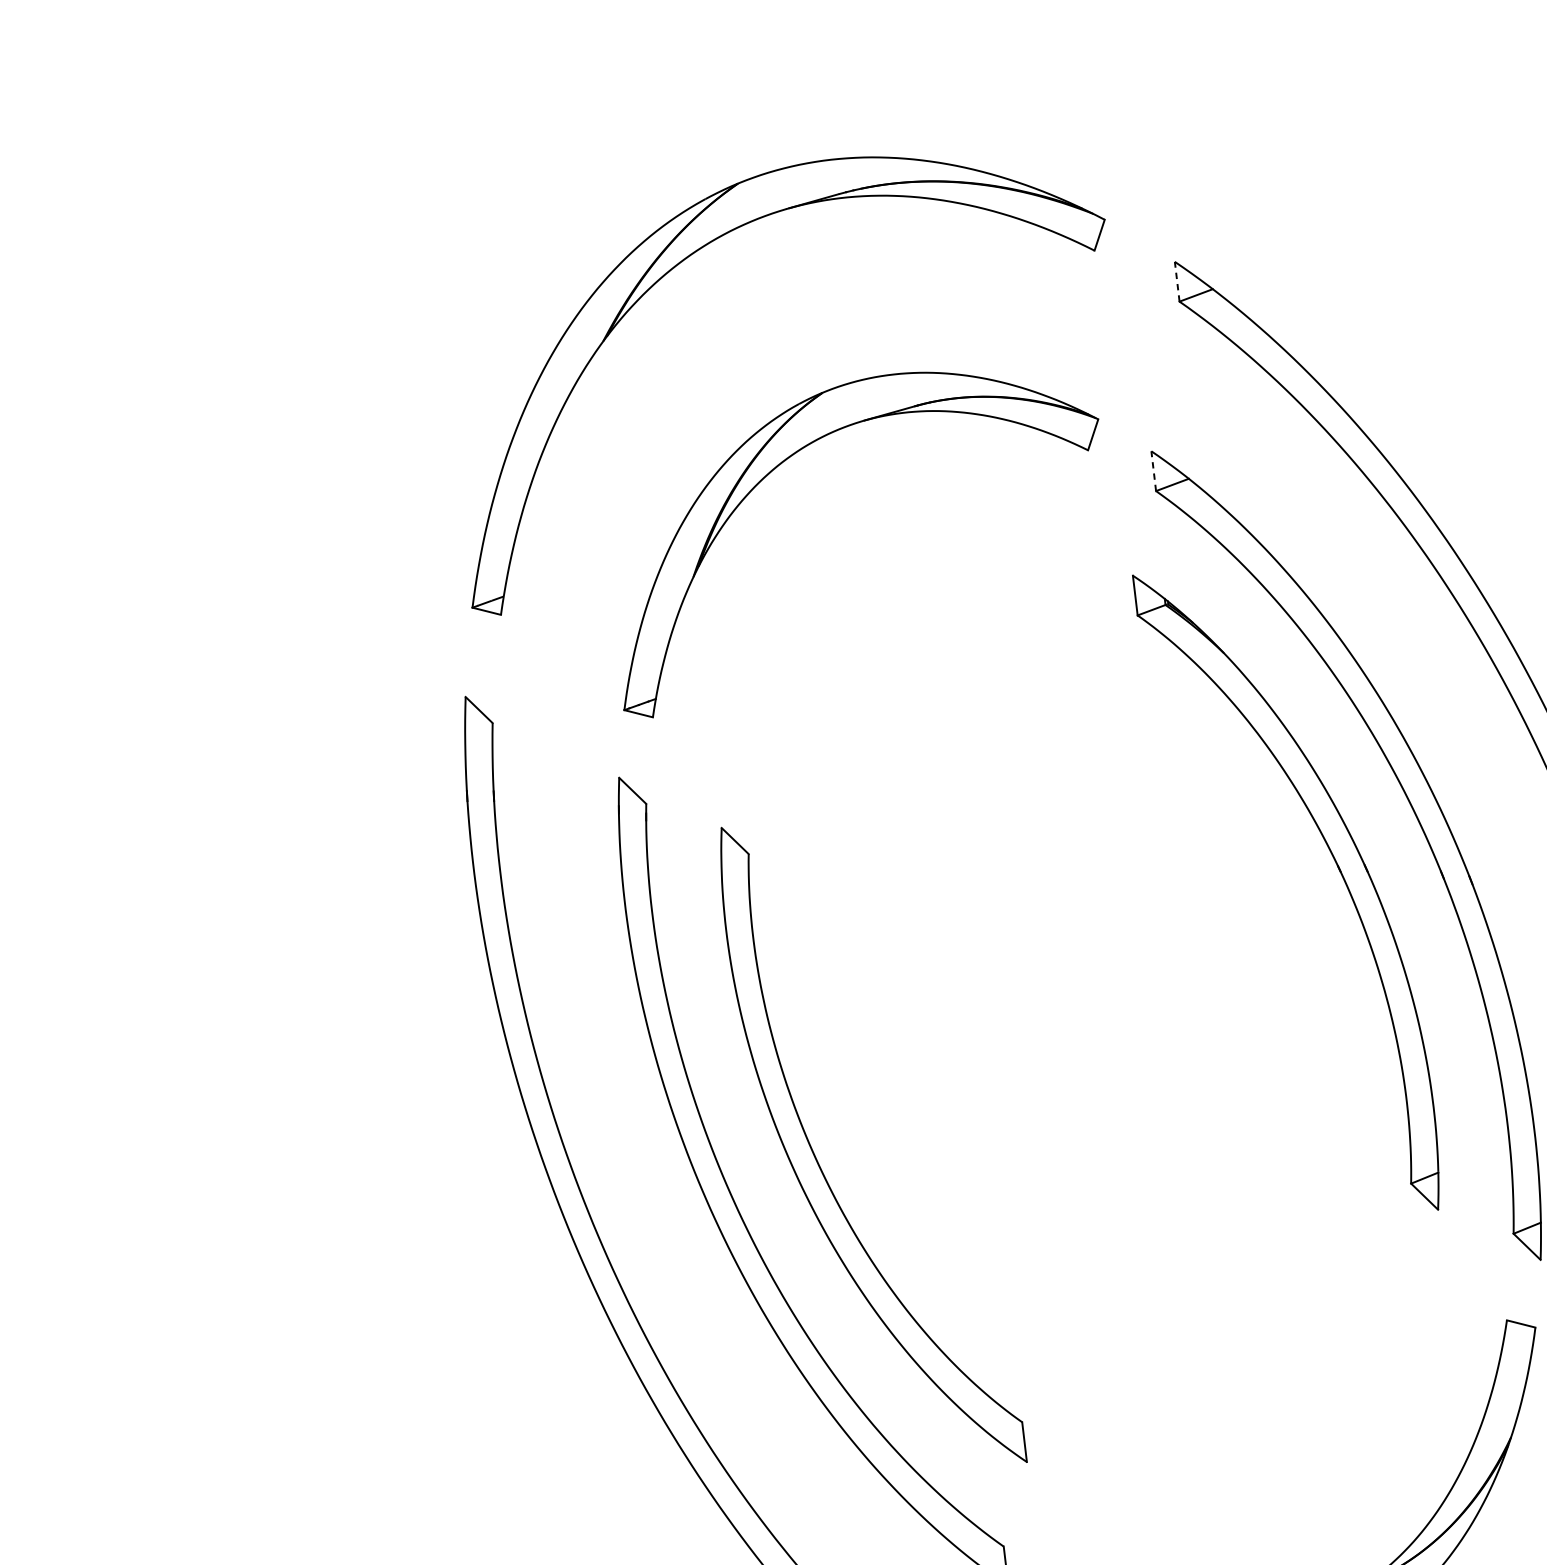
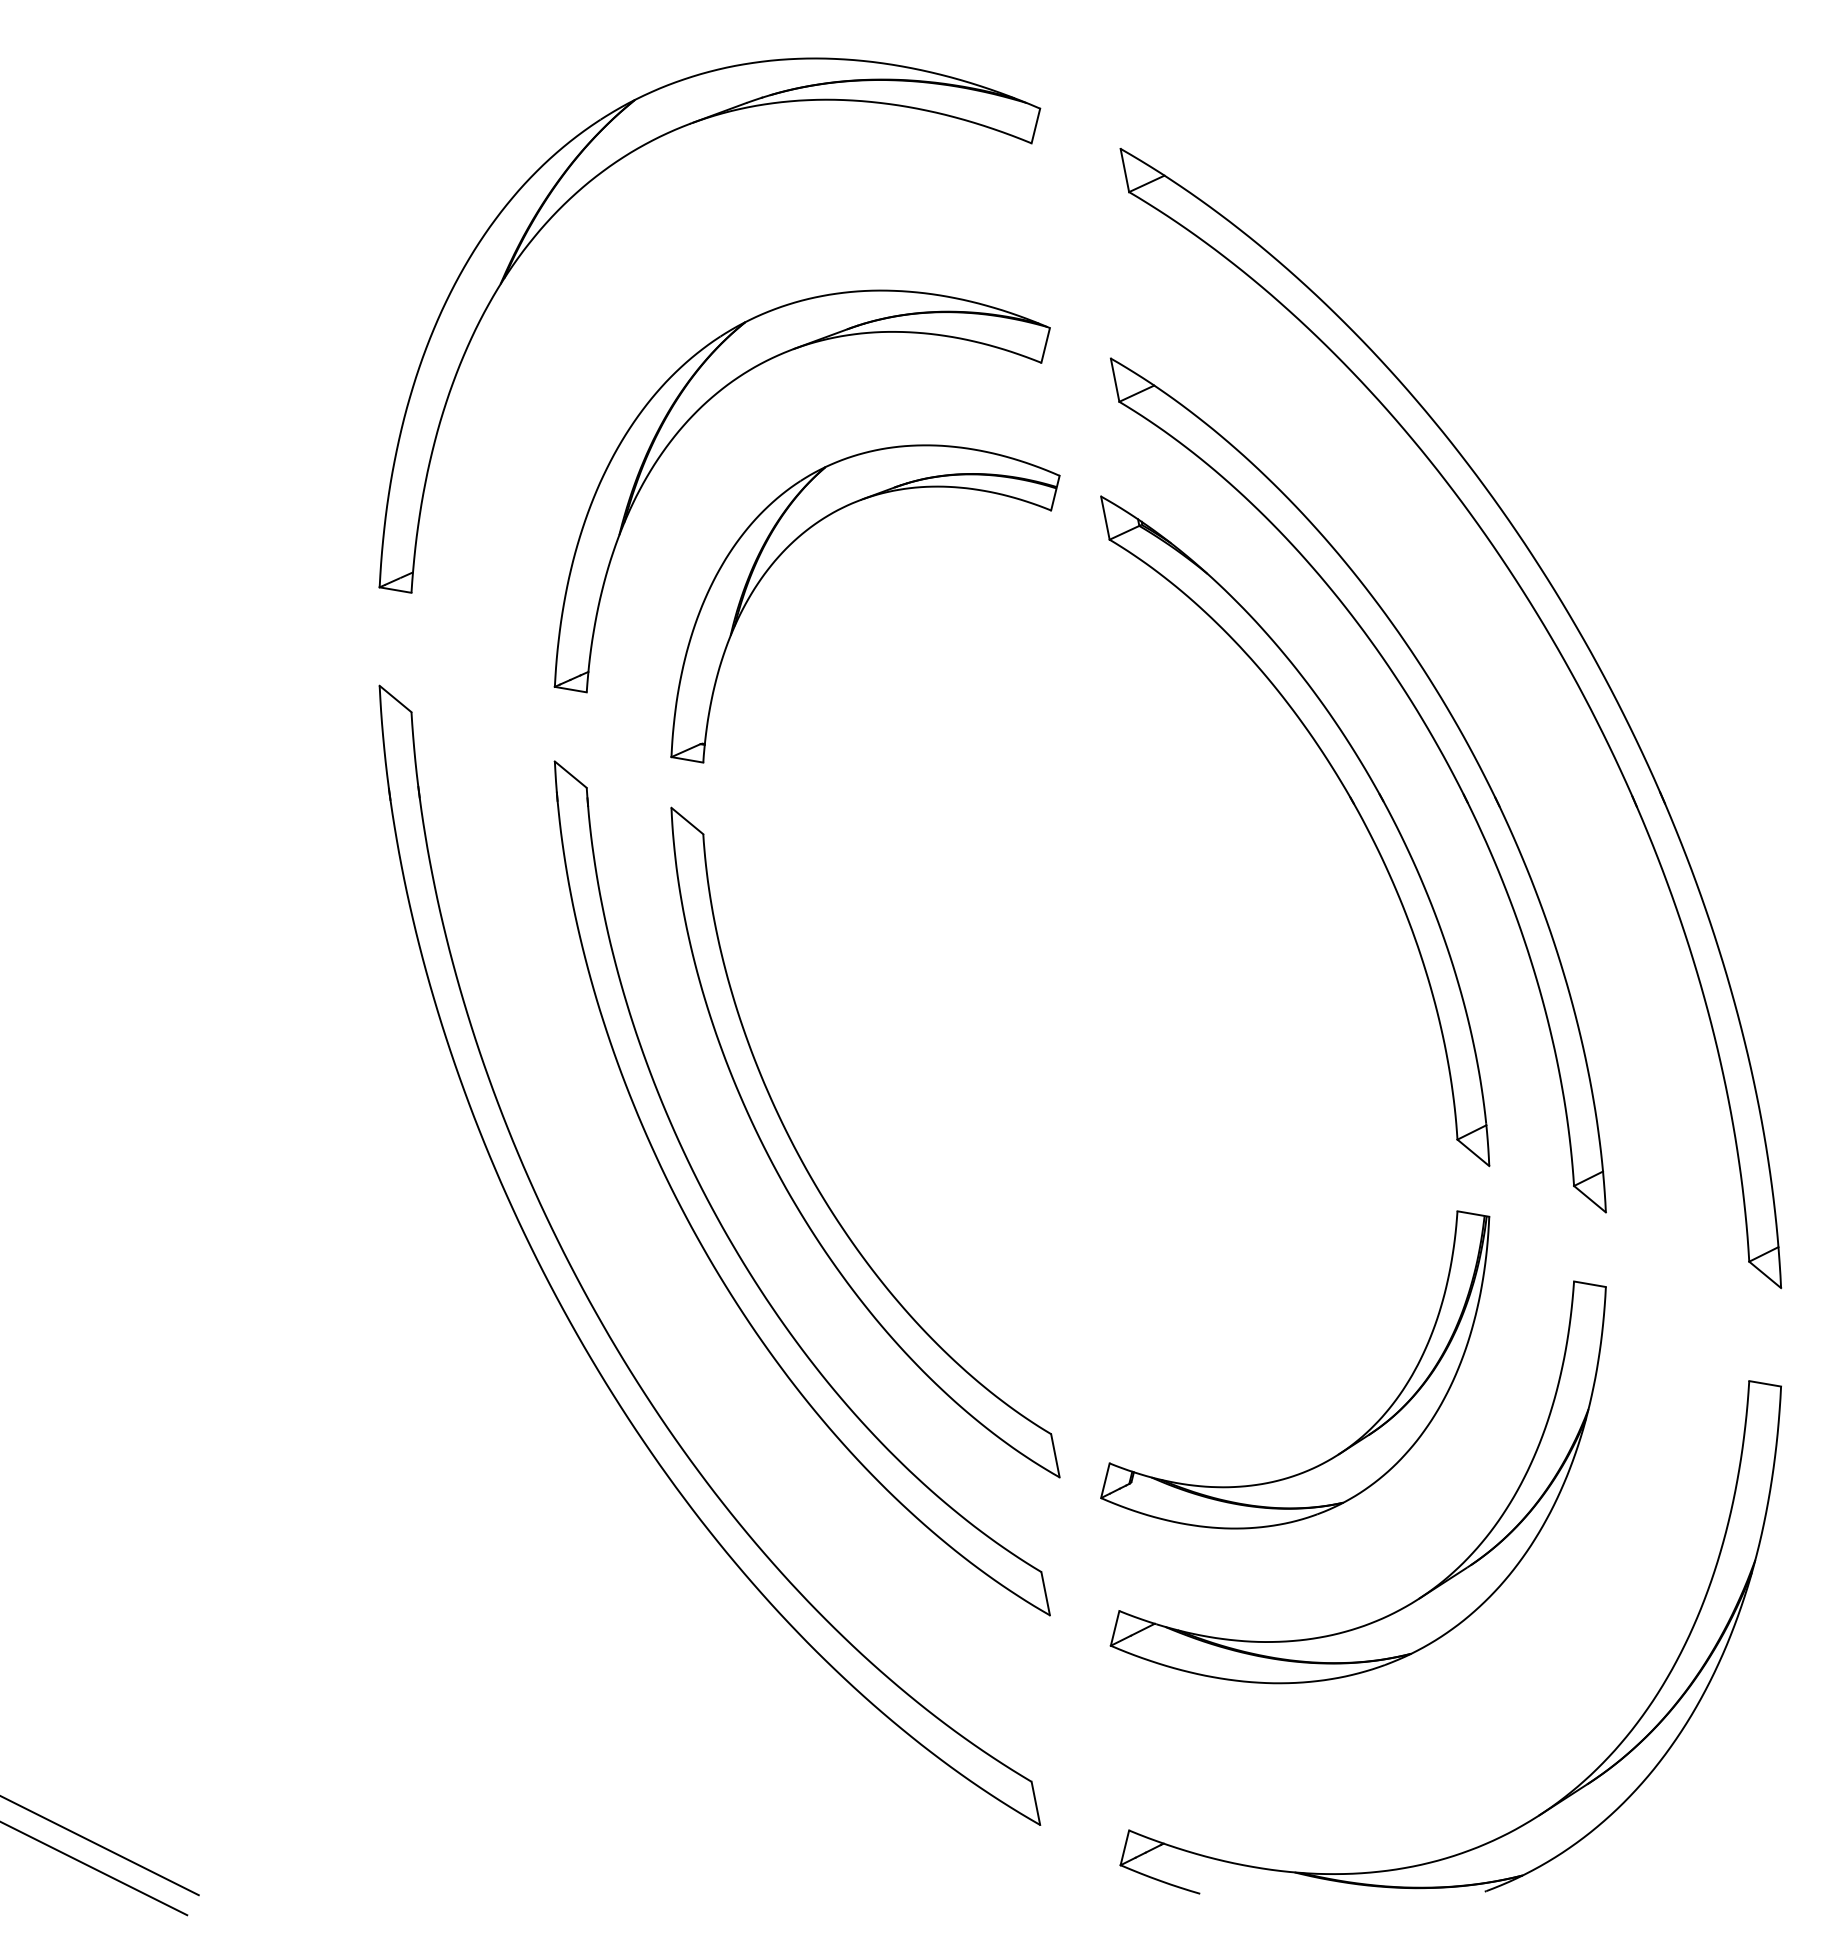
line: (1176, 281) -> (1124, 170), dashed -> solid
line: (1154, 470) -> (1115, 379), dashed -> solid
part: (865, 586) -> (808, 530), added
part: (1296, 1450) -> (1354, 1441), added

